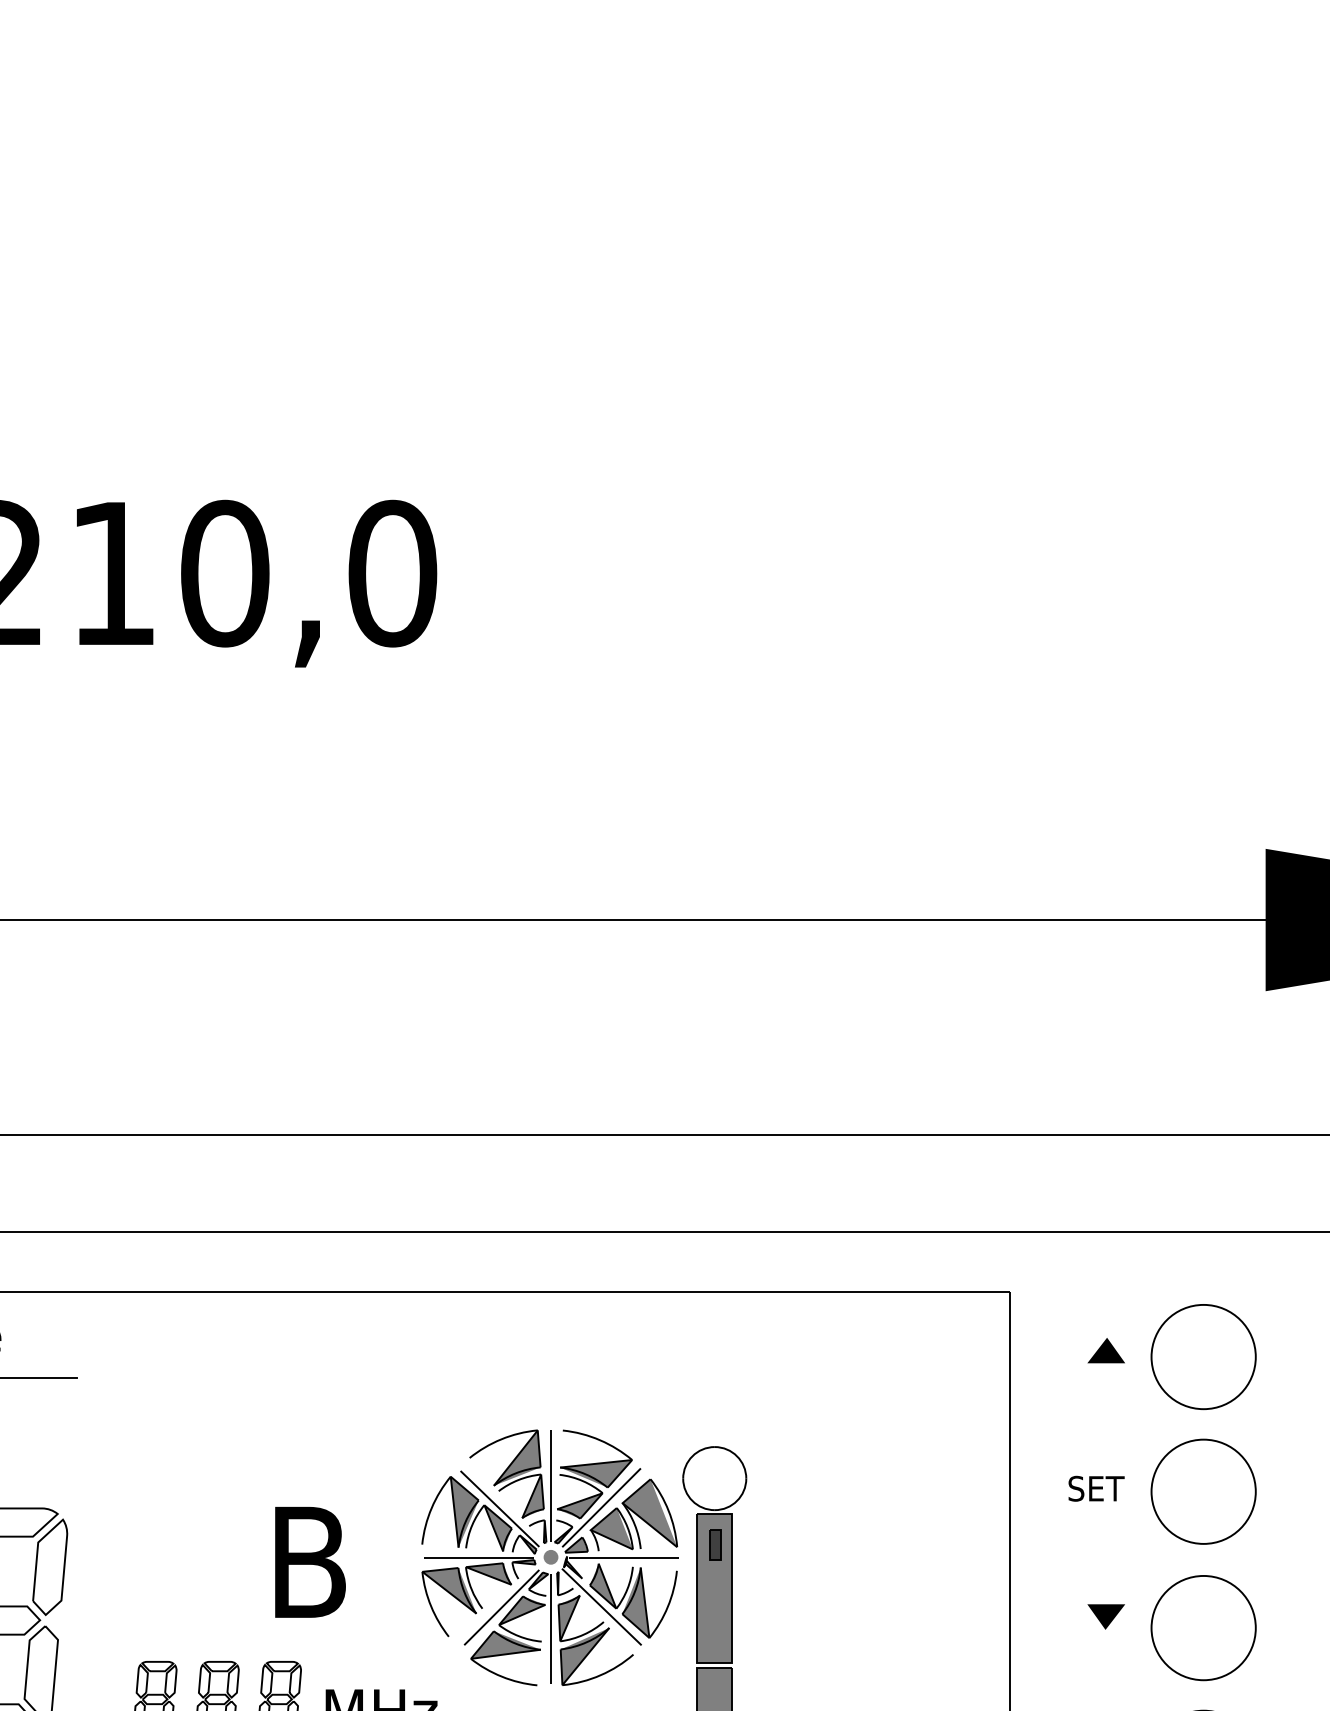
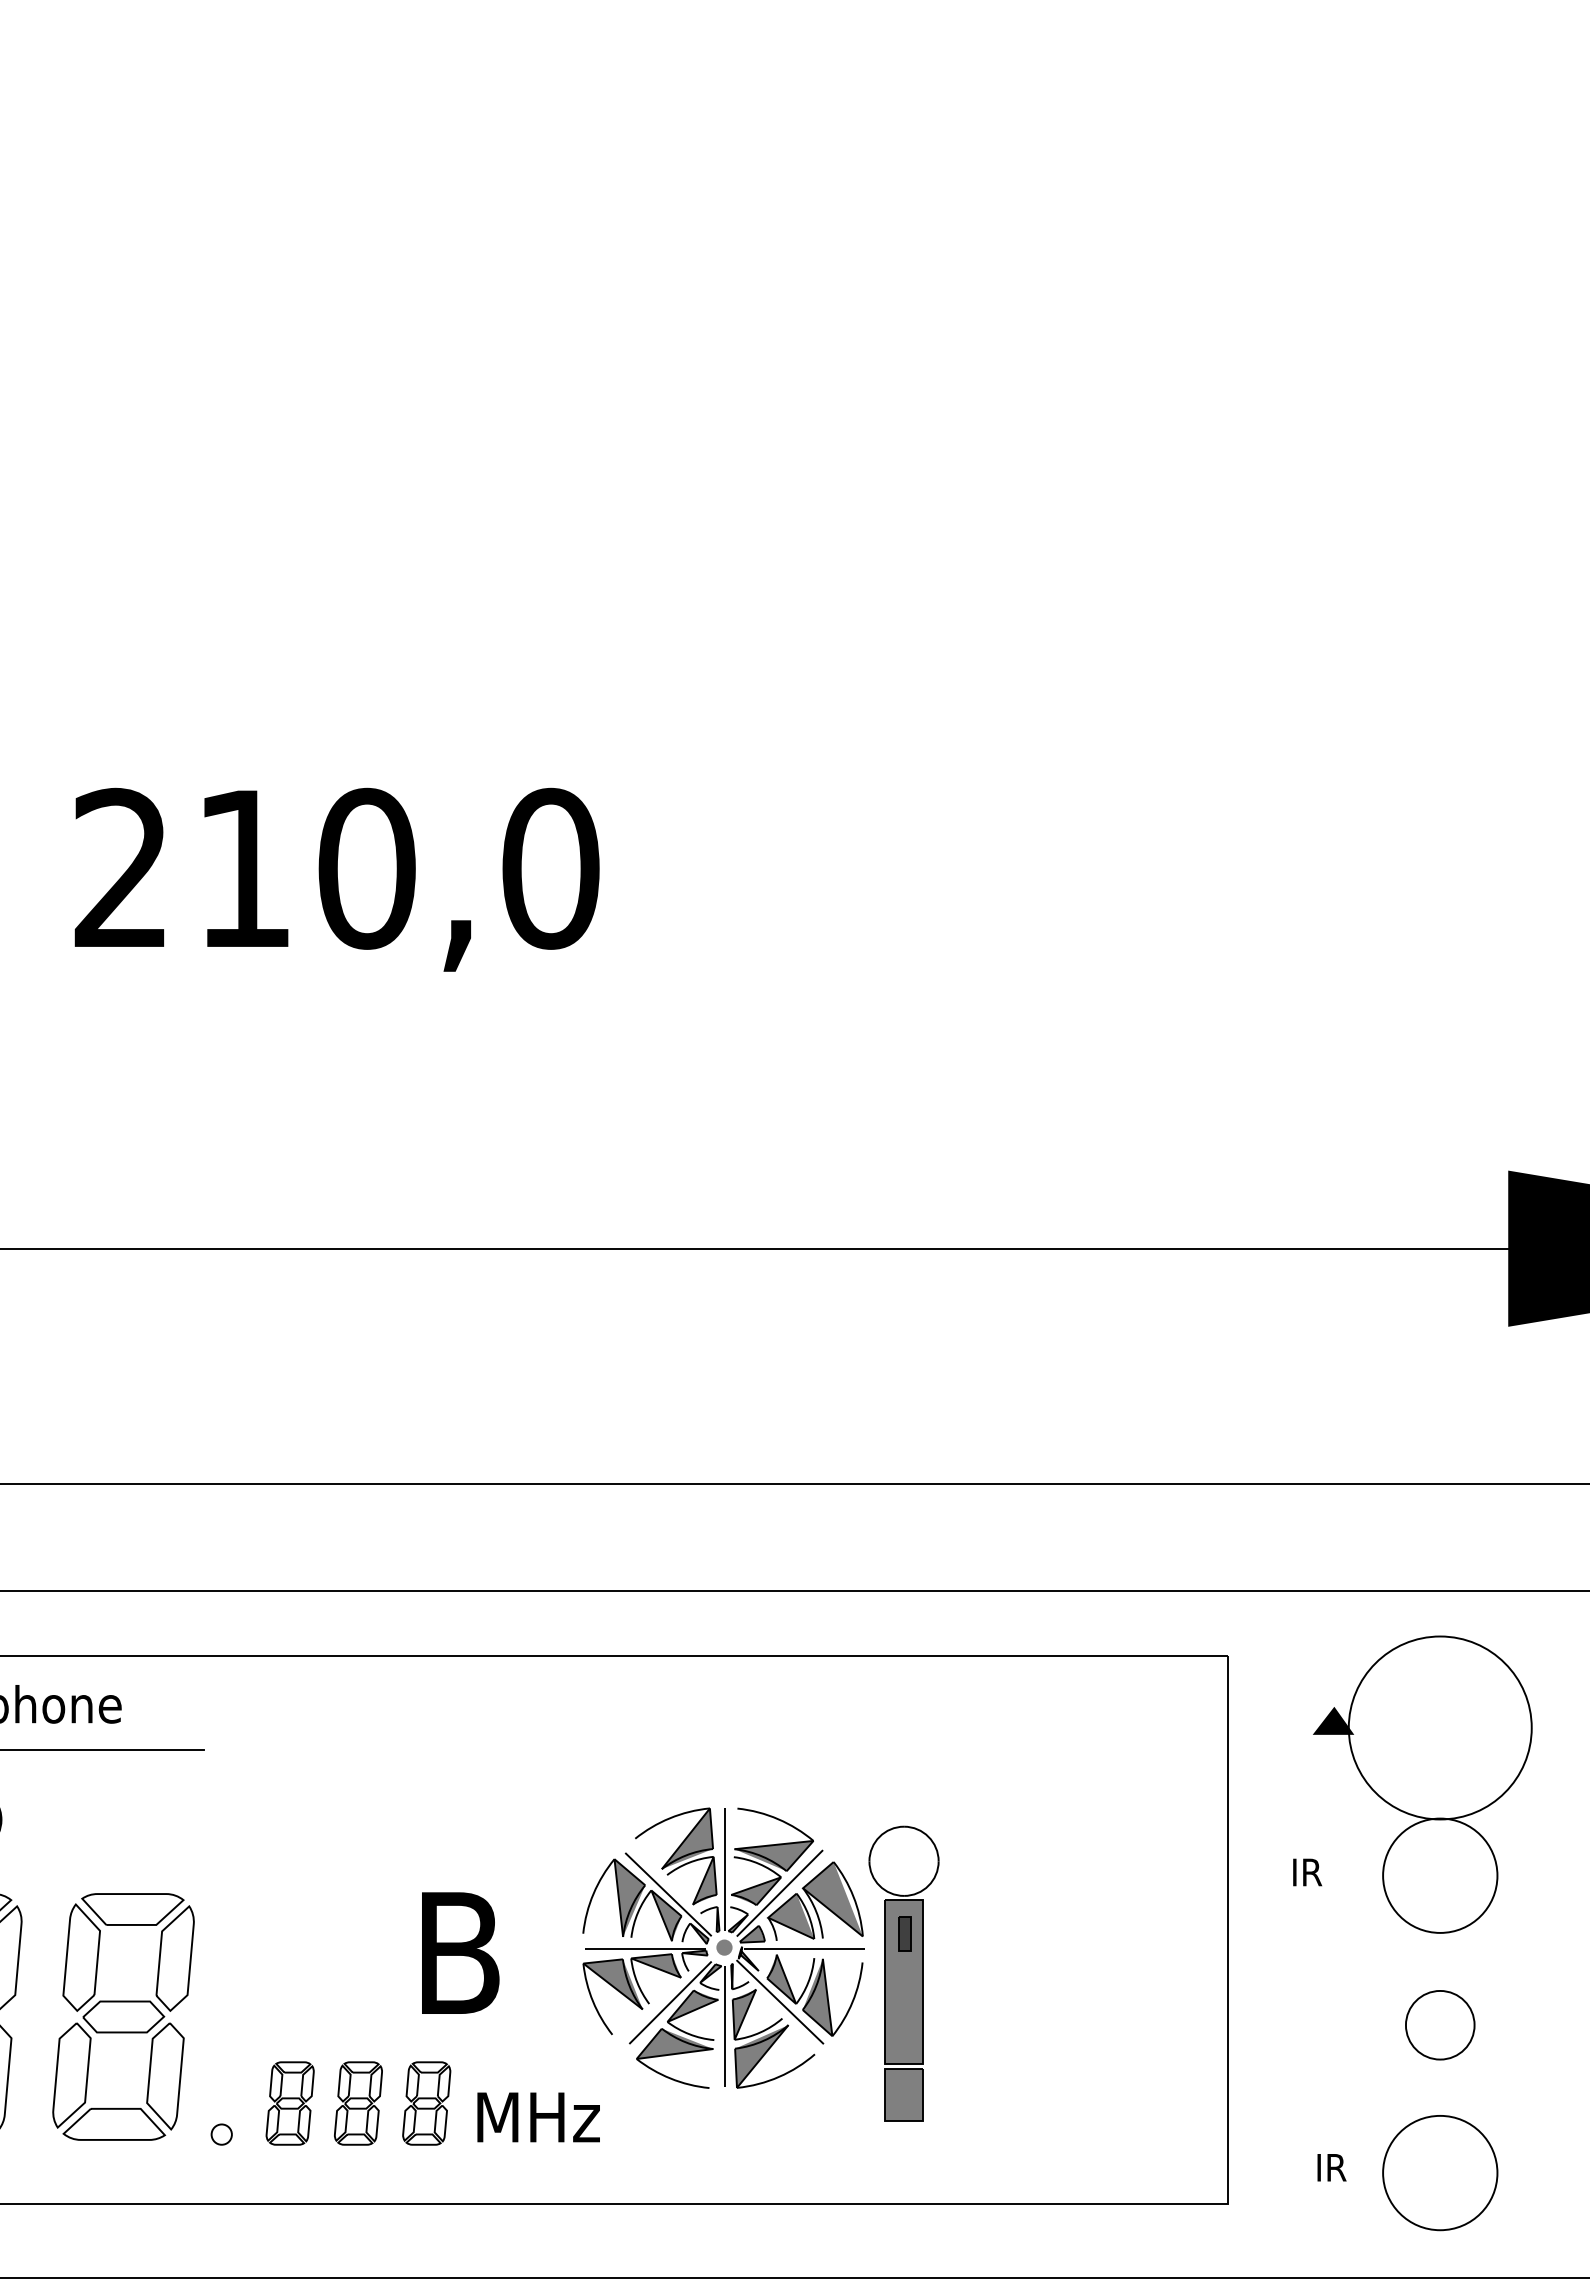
circle: (1203, 1356) -> (1440, 1727), size x1.6
text: (1096, 1488) -> (1322, 1872), SET -> IR
part: (1106, 1616) -> (1333, 2012), removed
circle: (1203, 1628) -> (1440, 2025), size x0.6

